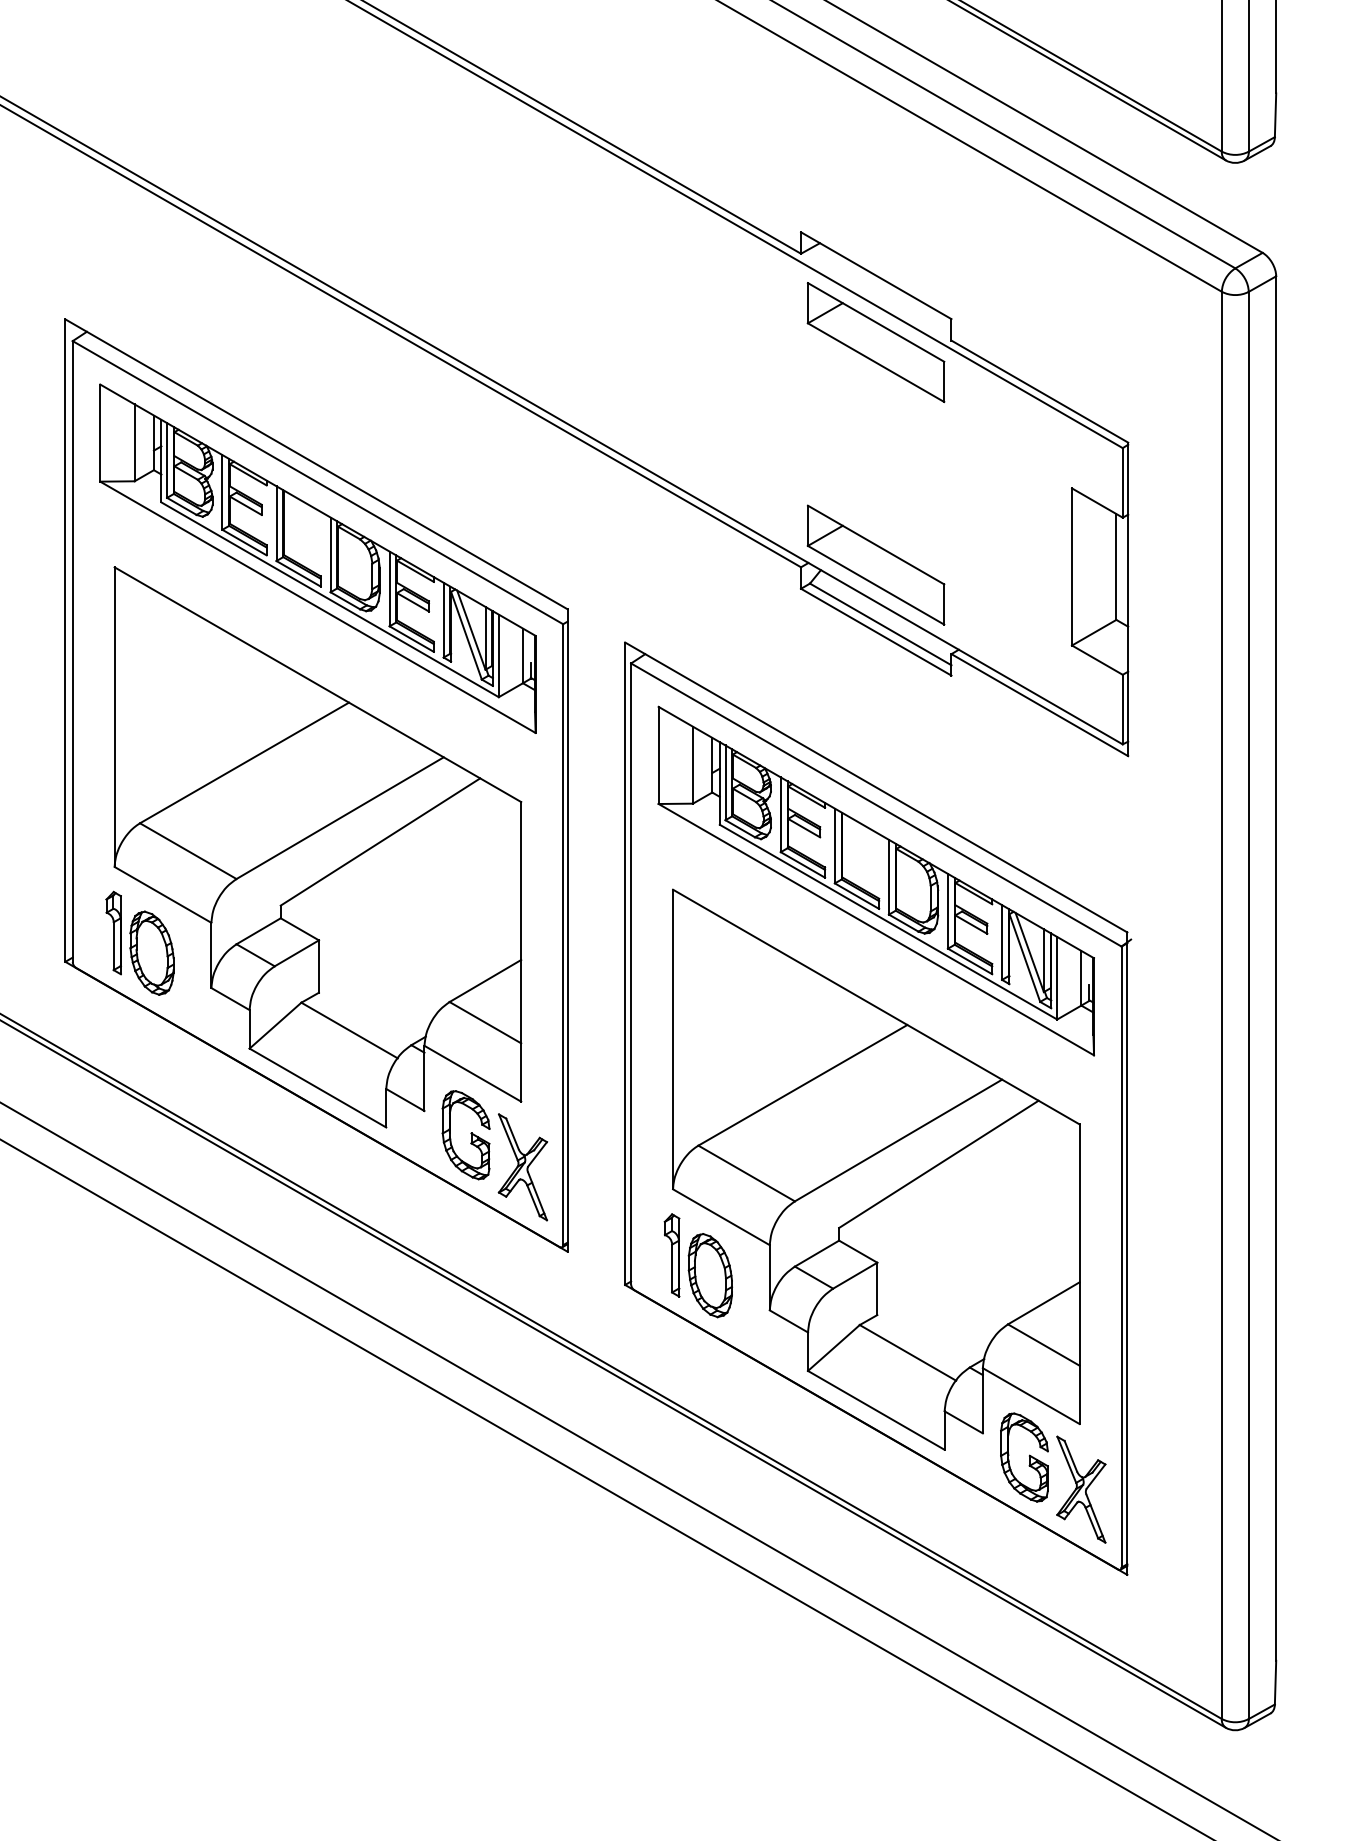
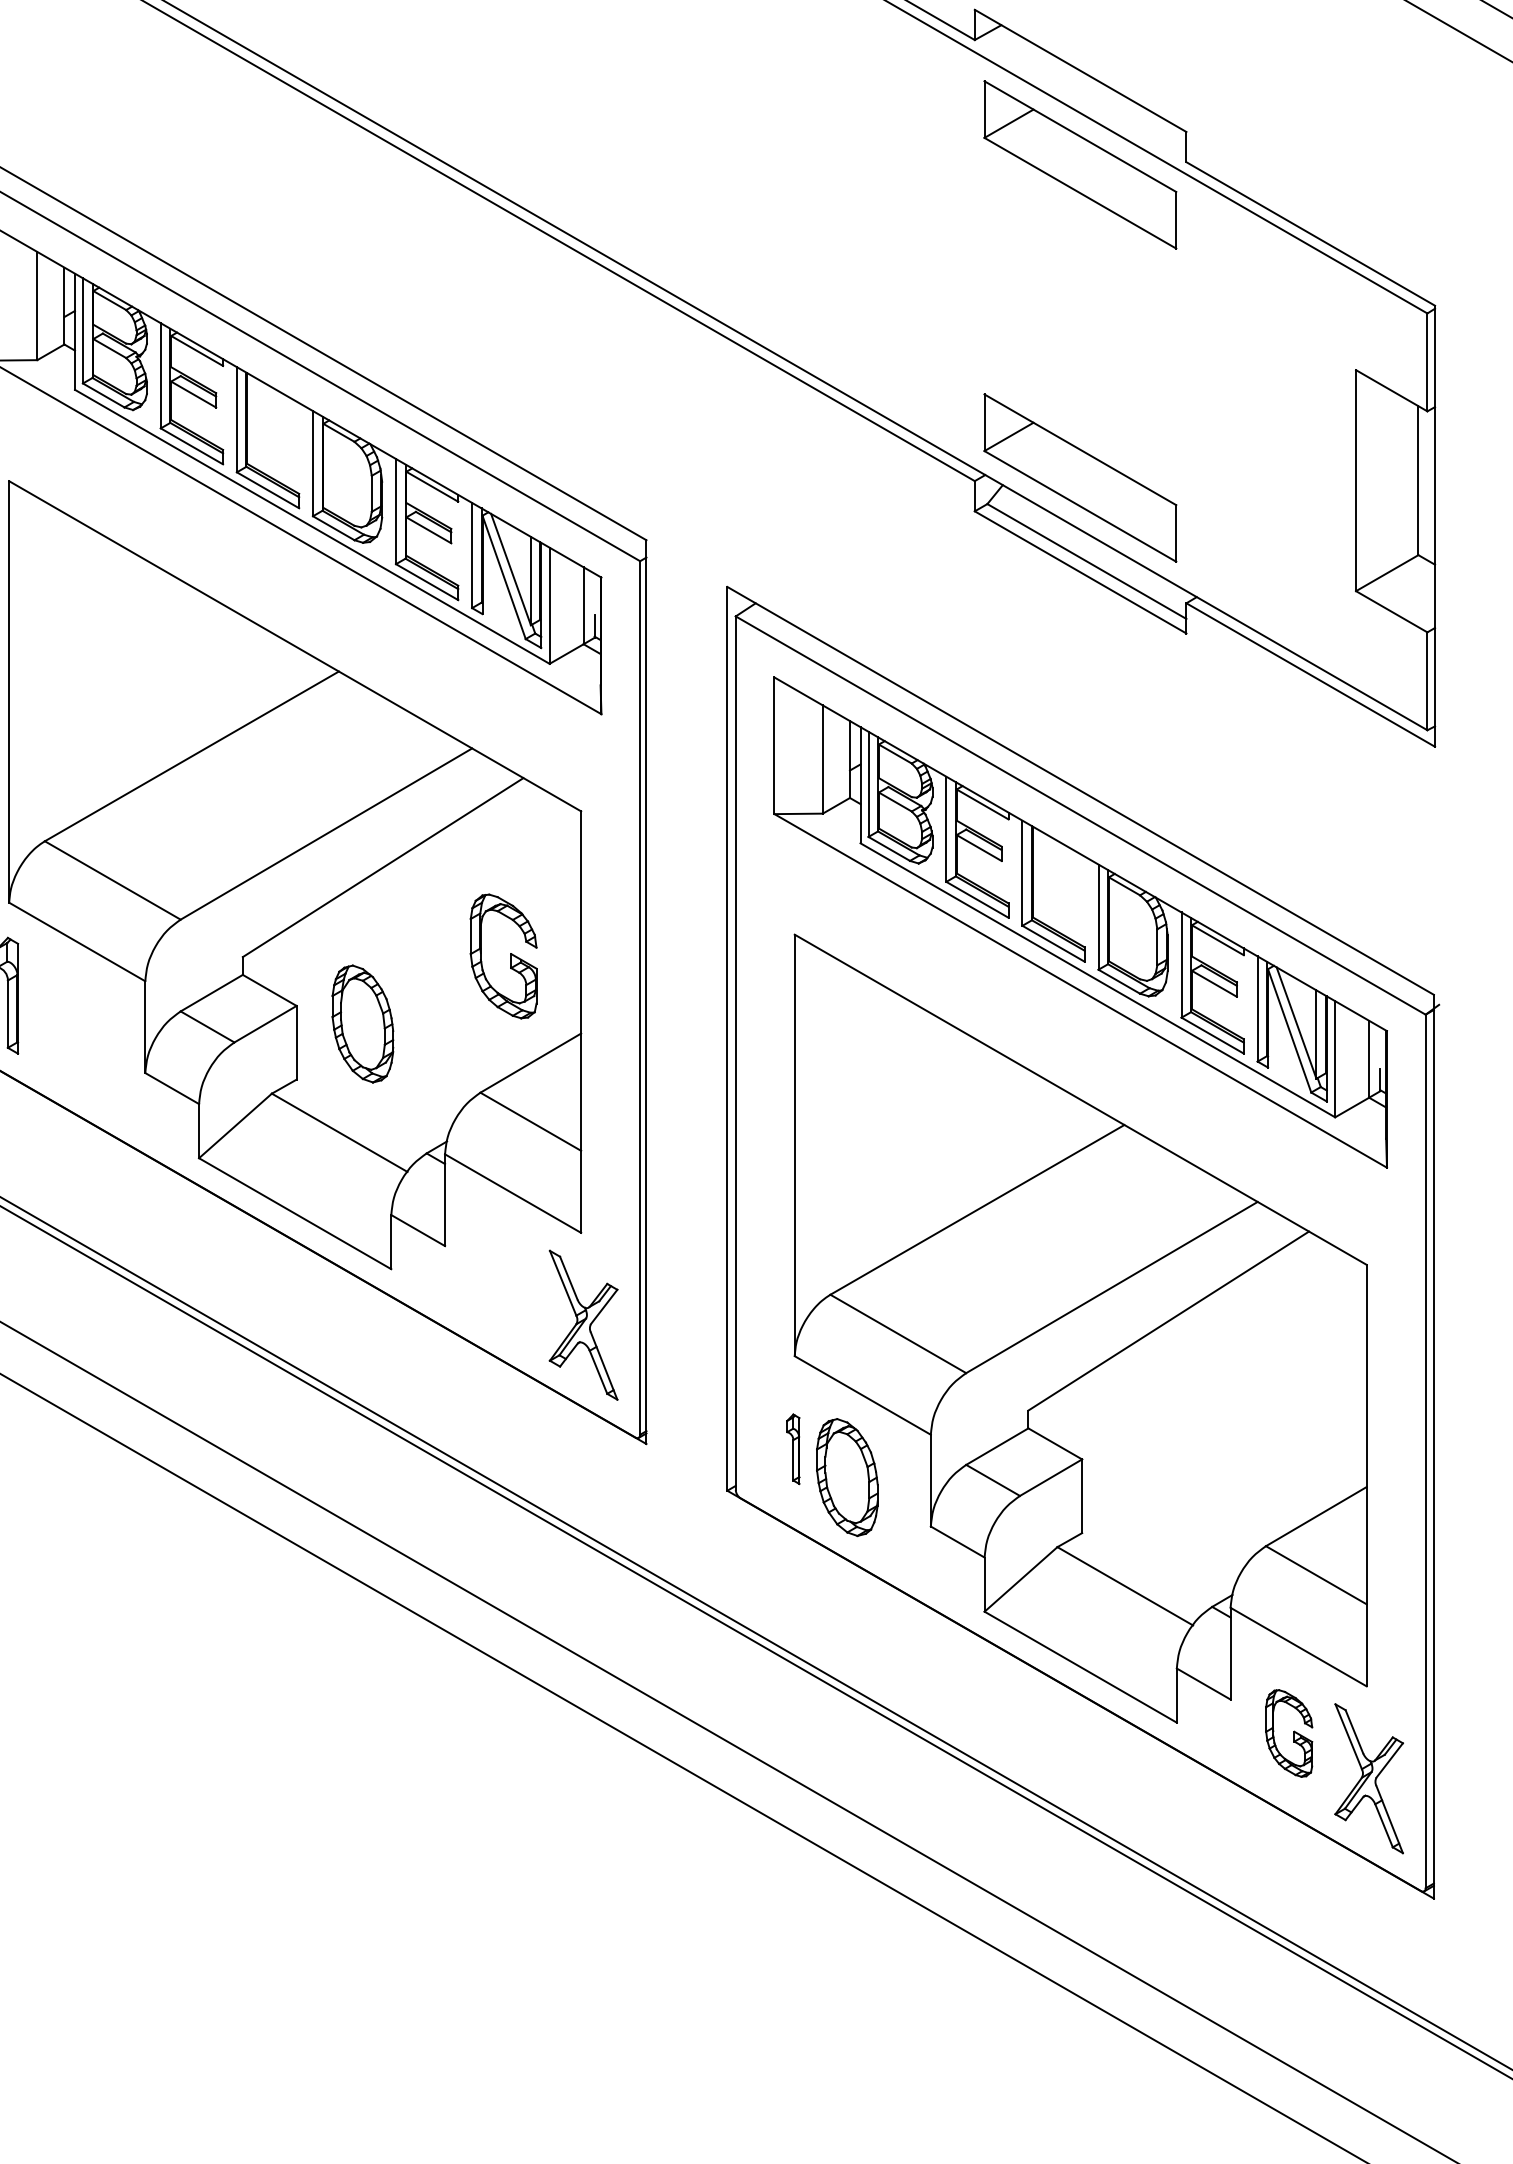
part: (151, 952) -> (362, 1023), moved
part: (465, 1135) -> (502, 956), moved
part: (671, 1255) -> (792, 1449), size x0.6
part: (1024, 1457) -> (1289, 1733), size x0.7

